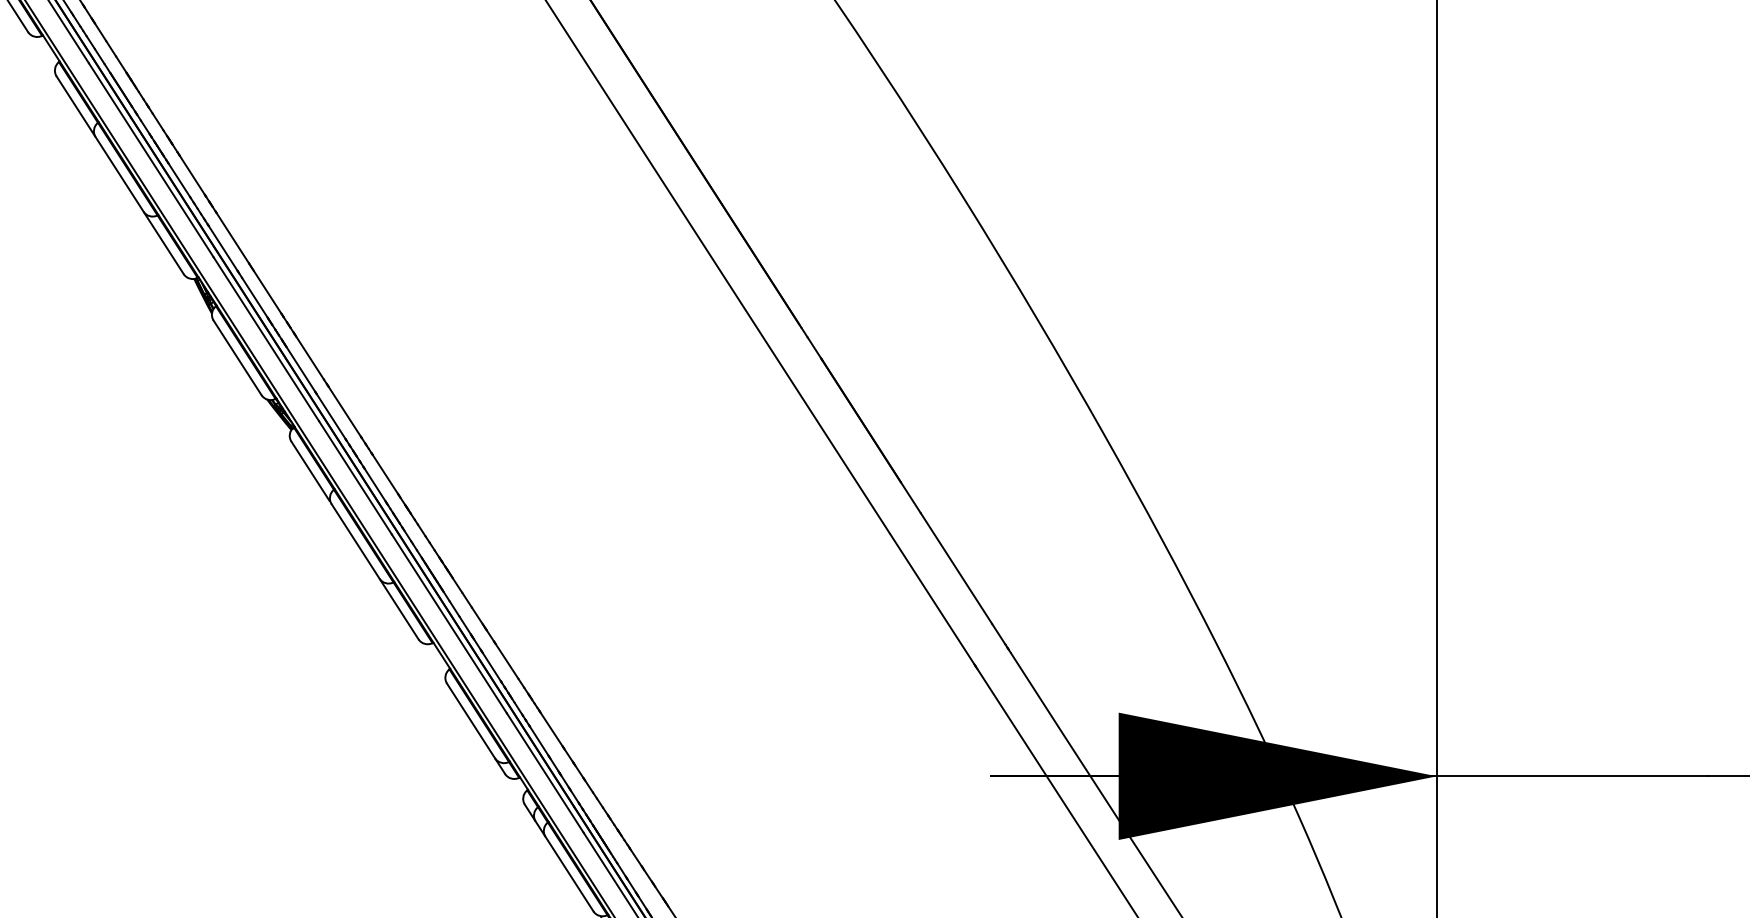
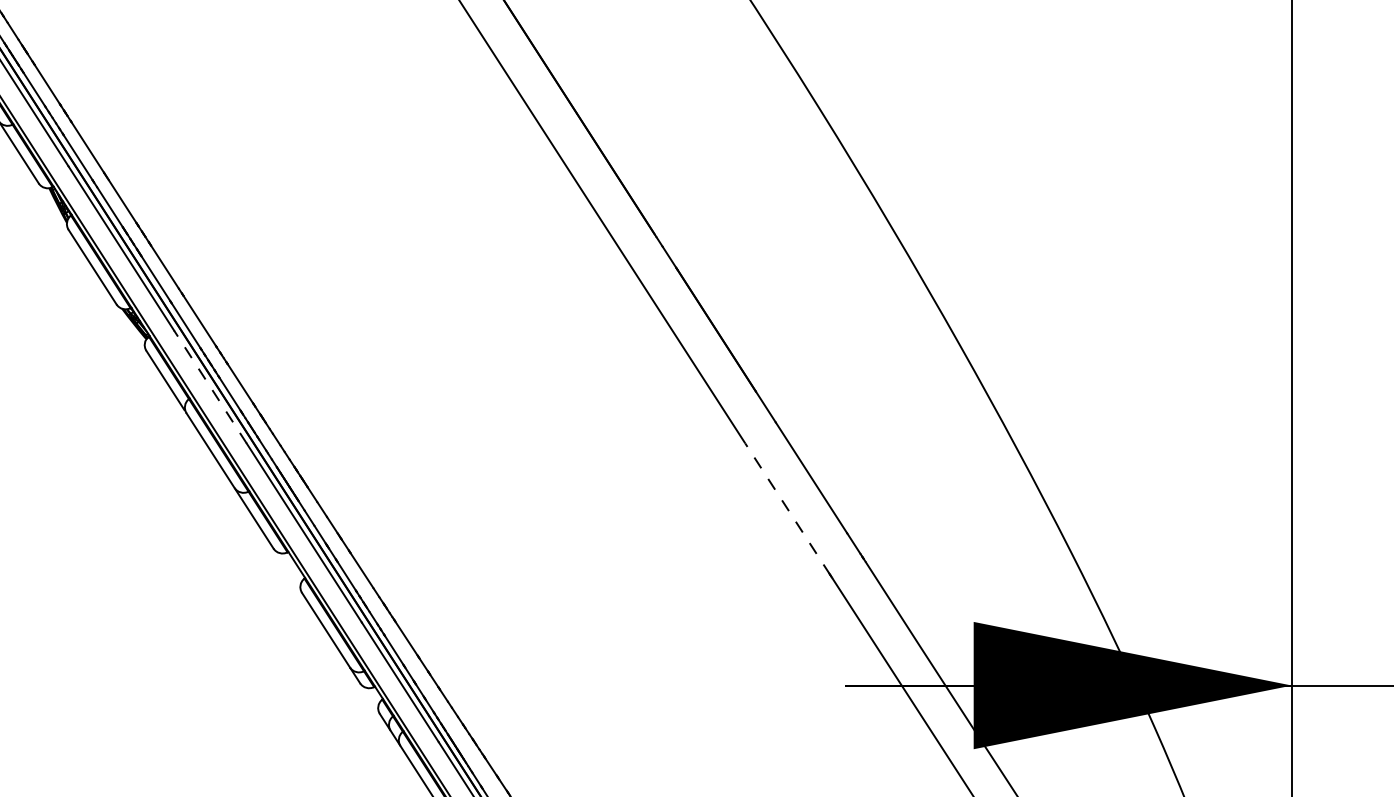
line: (355, 477) -> (210, 386), solid -> dashed
line: (932, 599) -> (787, 508), solid -> dashed

